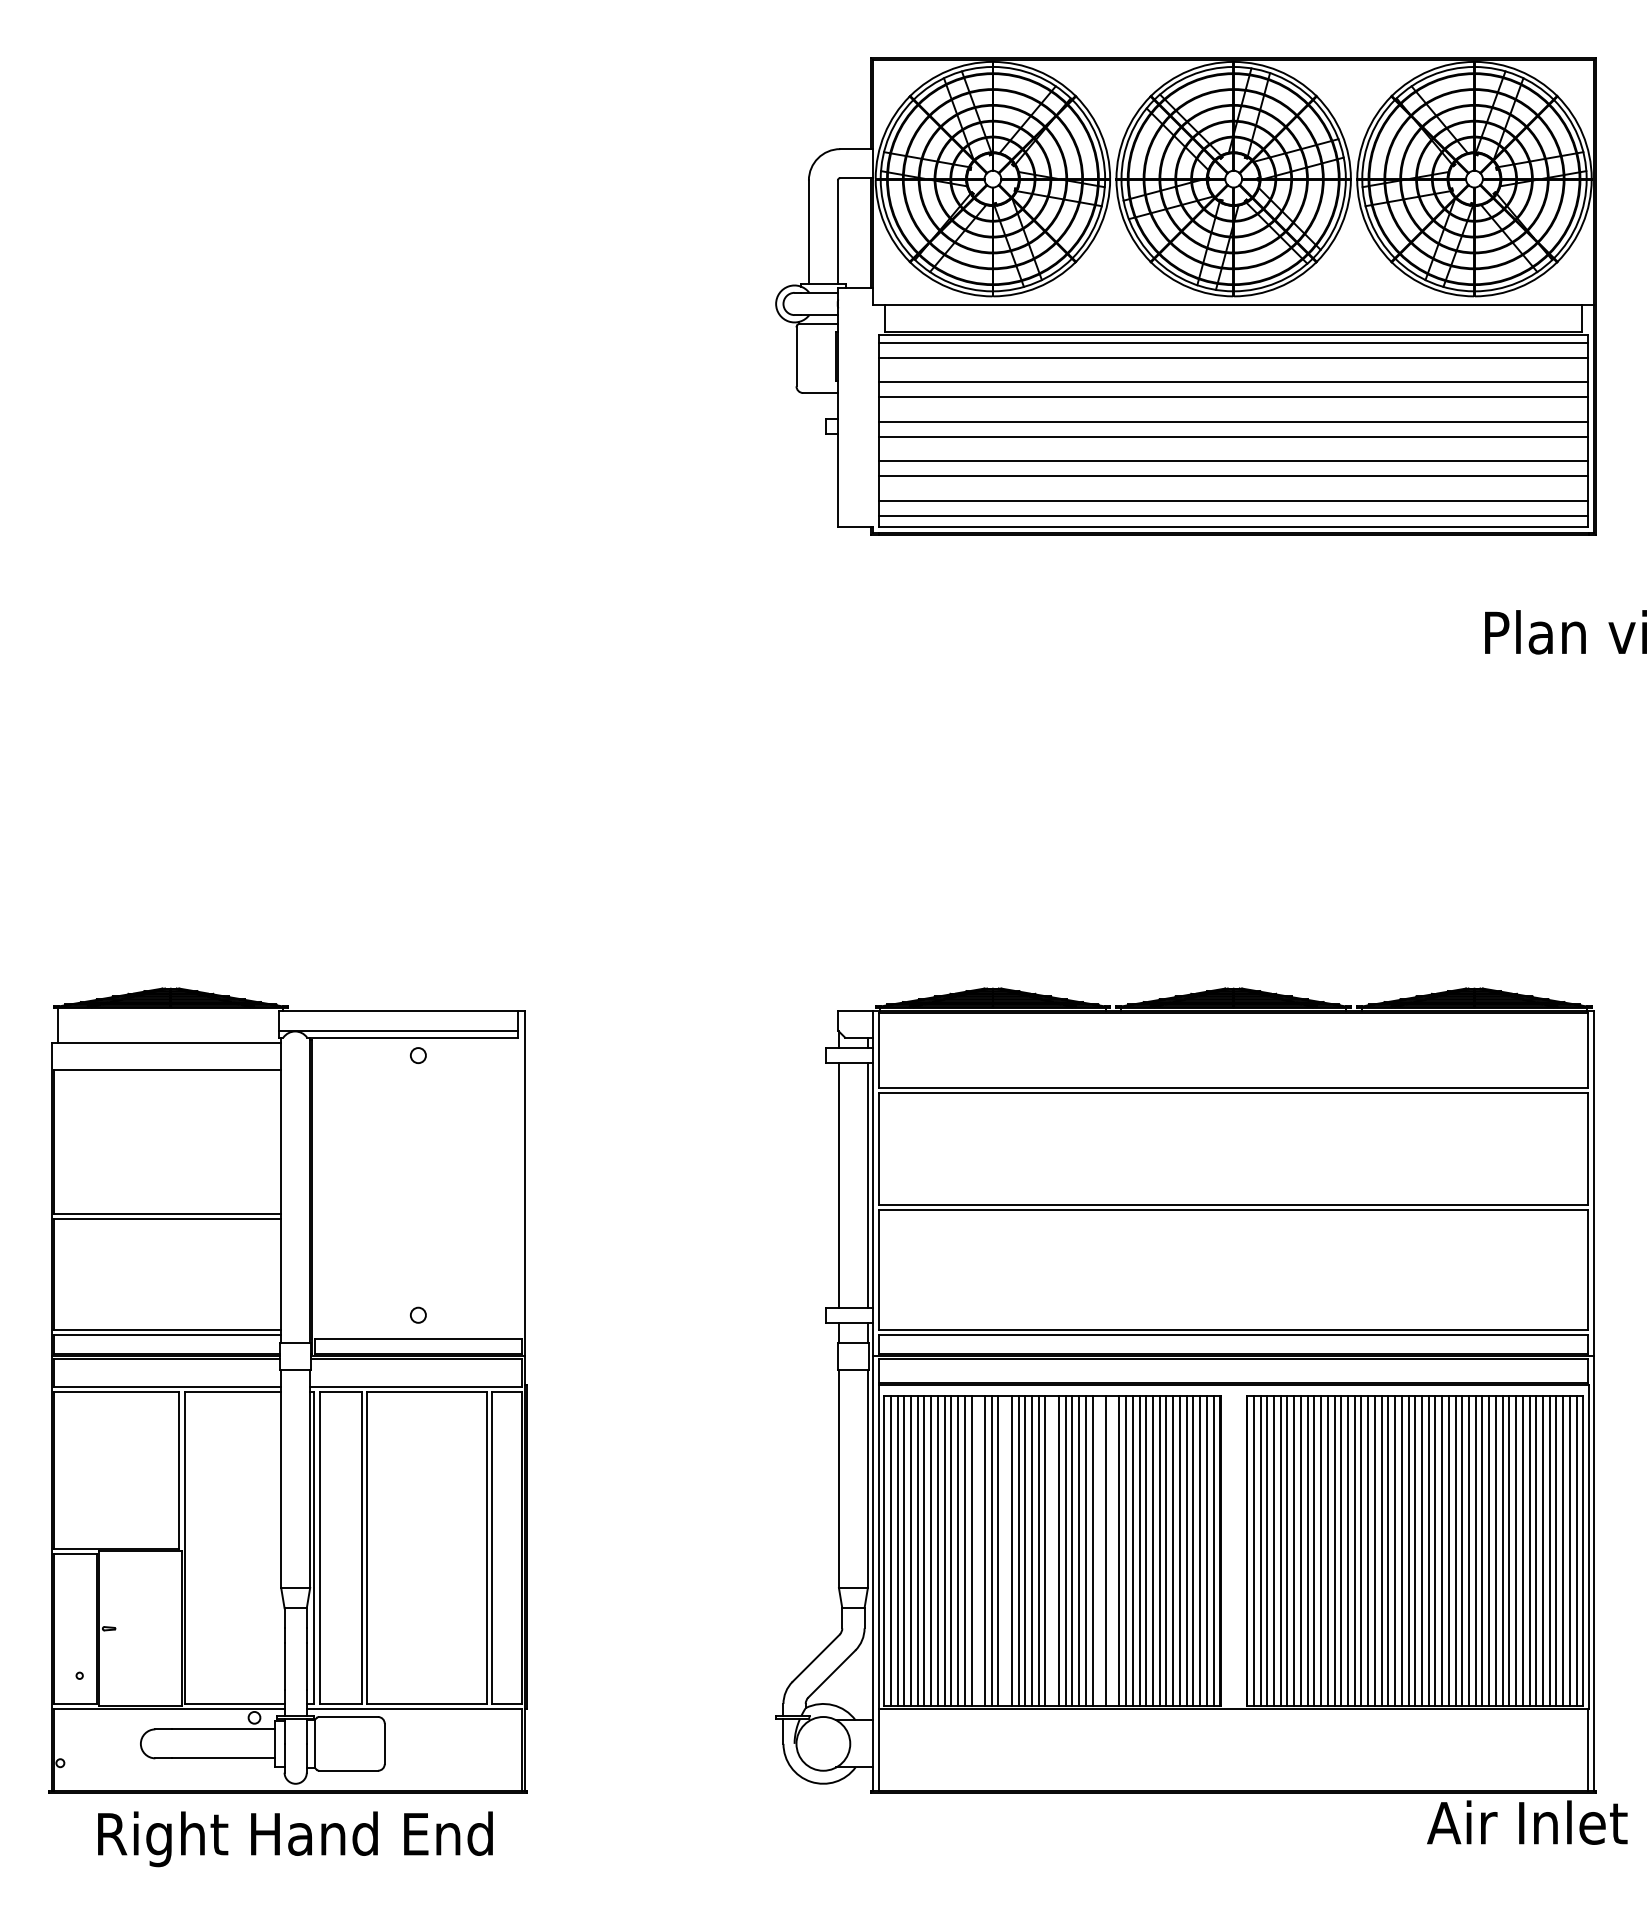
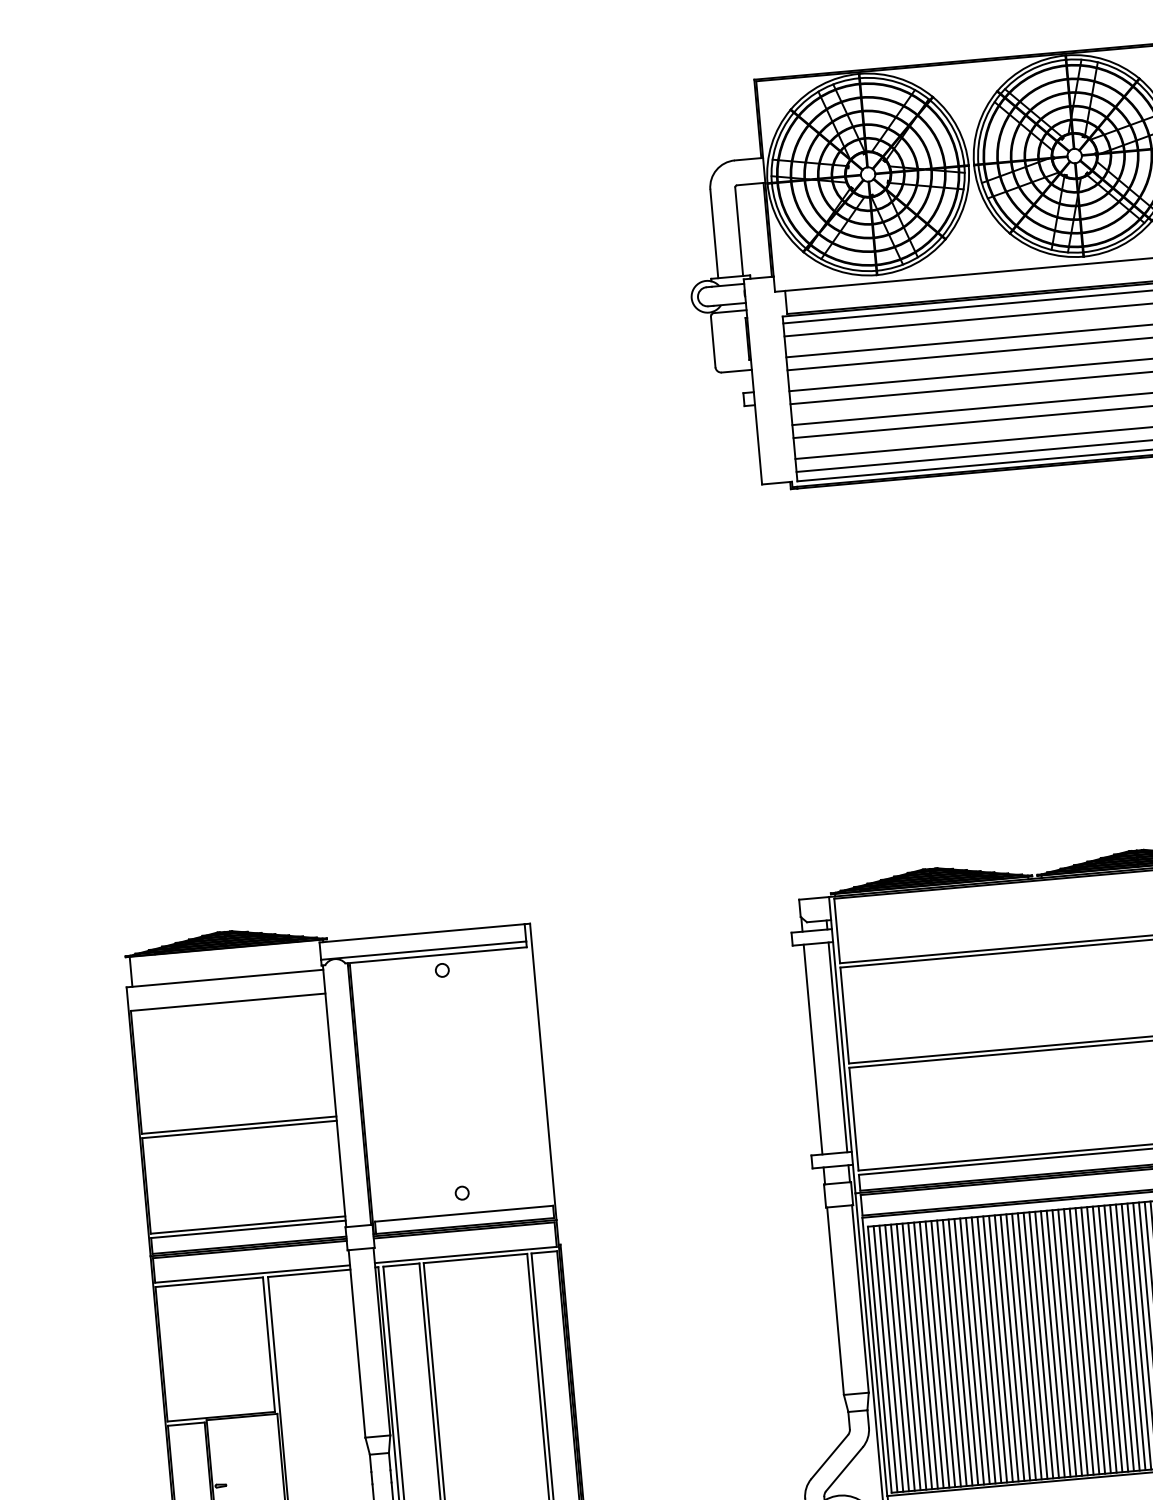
line: (978, 1550) -> (960, 1352), added
line: (1005, 1550) -> (983, 1350), added
line: (1052, 1550) -> (1024, 1346), added
line: (1099, 1550) -> (1064, 1342), added
line: (1112, 1550) -> (1075, 1341), added

